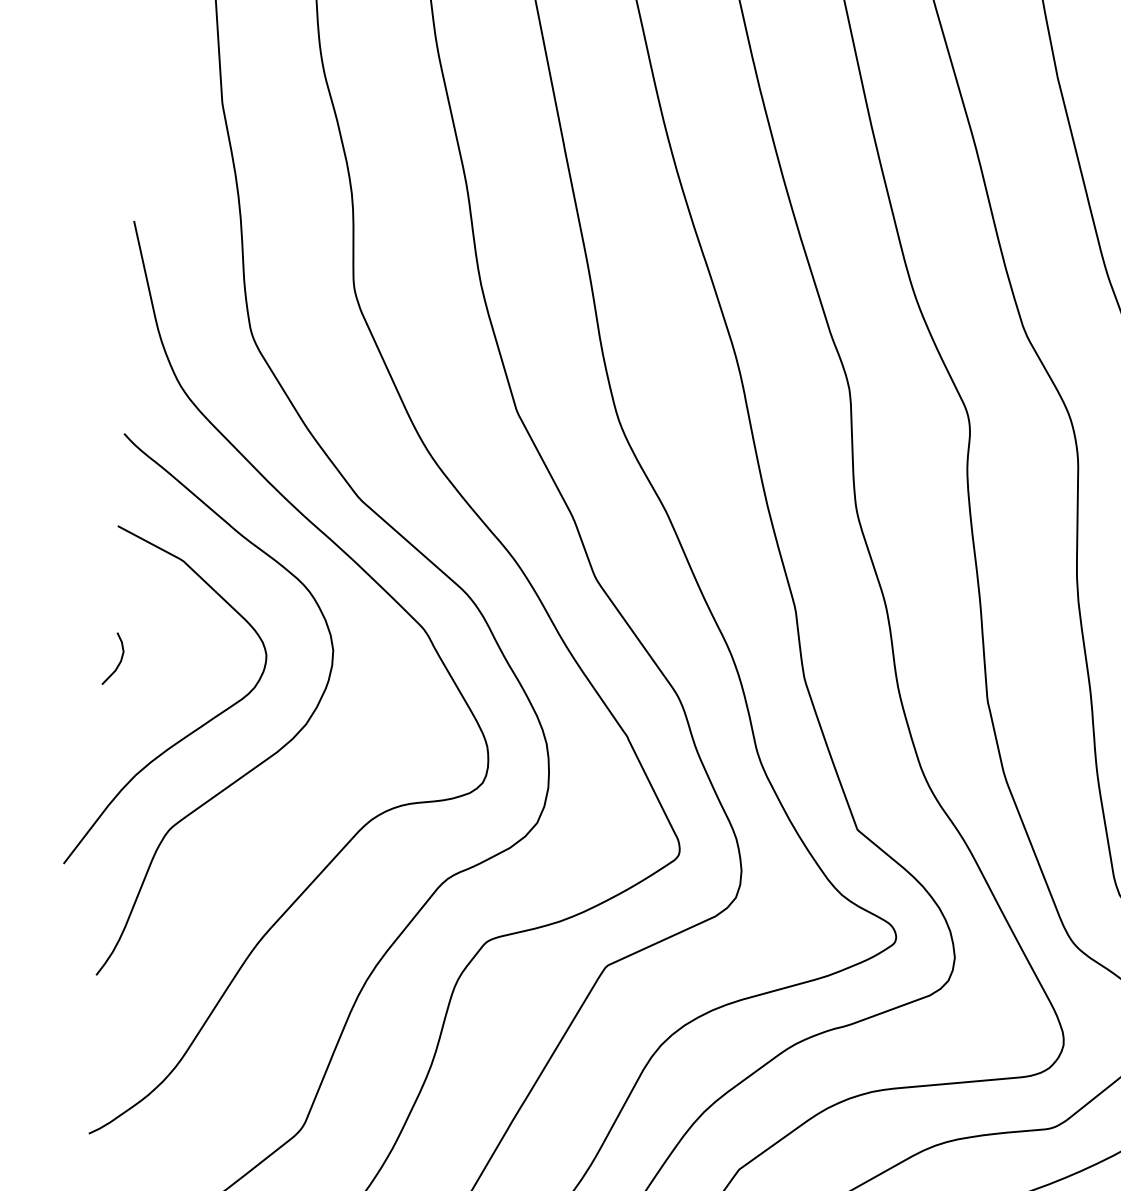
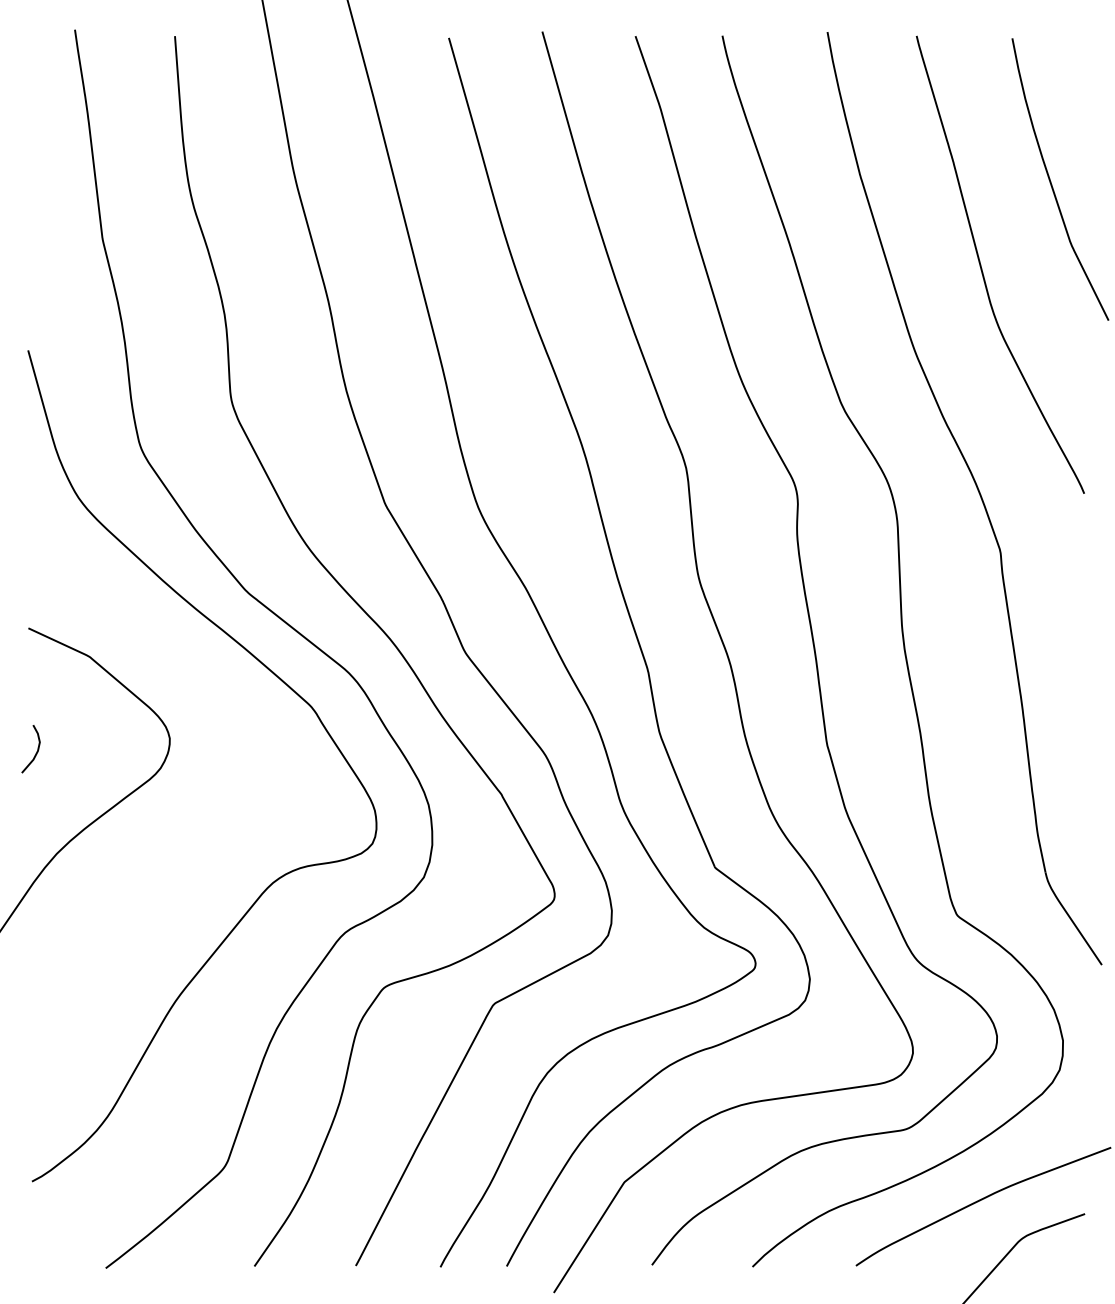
curve: (258, 764) -> (167, 837), removed

